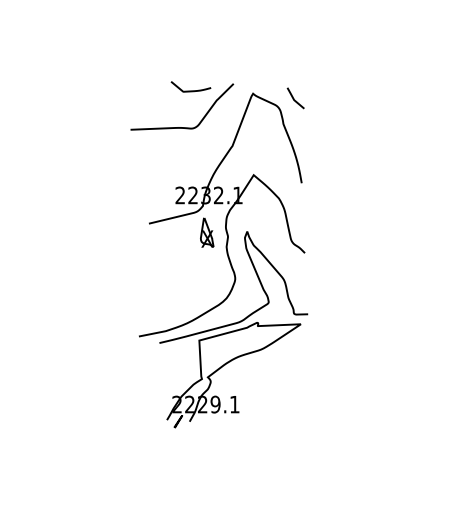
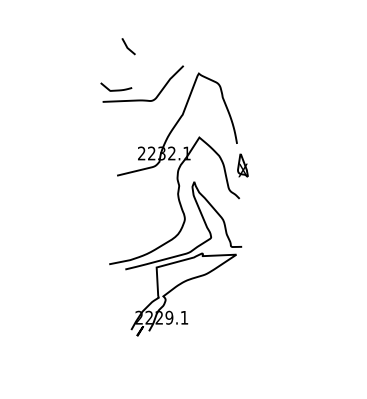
curve: (190, 90) -> (115, 89), moved
curve: (294, 98) -> (127, 46), moved
part: (207, 232) -> (243, 165), moved

